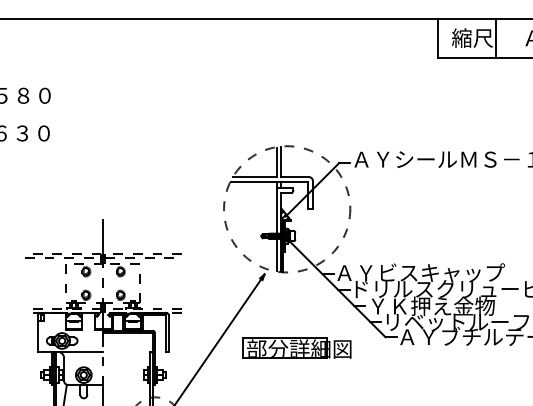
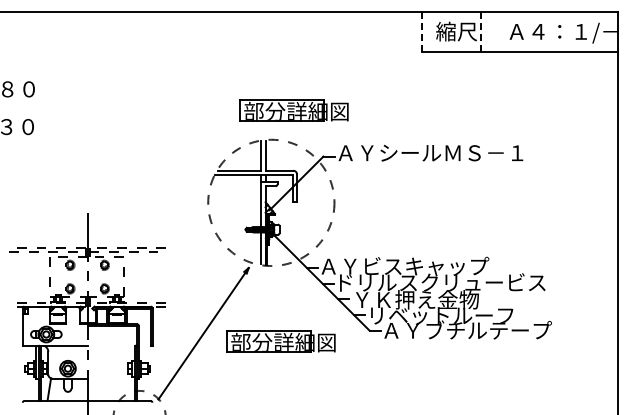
line: (437, 37) -> (421, 31), solid -> dashed
line: (496, 37) -> (480, 31), solid -> dashed
part: (309, 116) -> (293, 110), added

